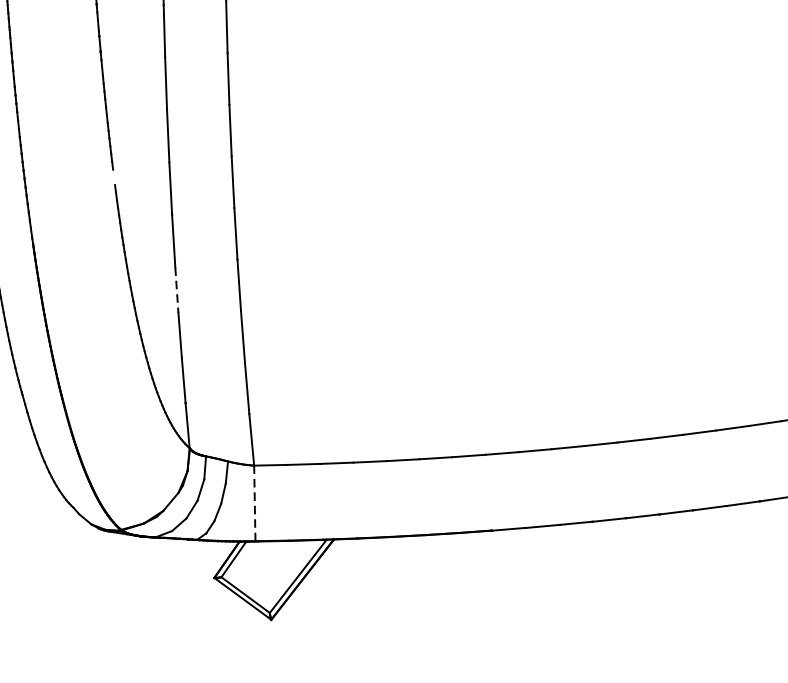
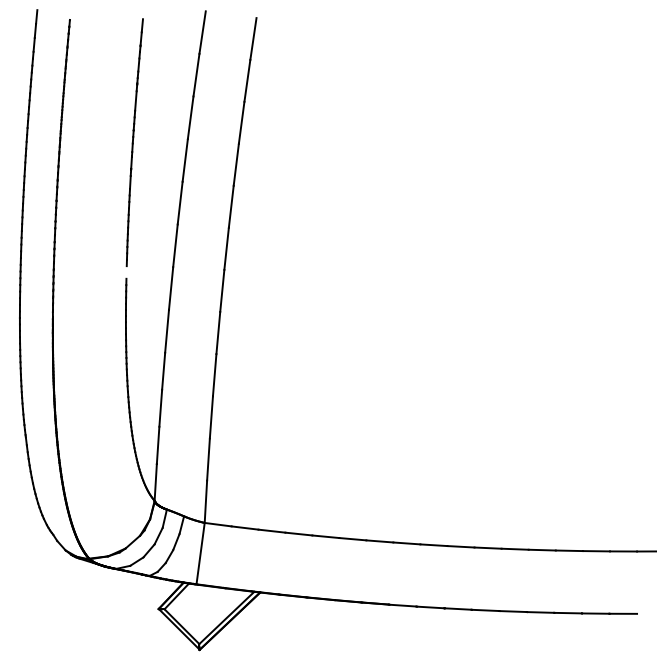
line: (176, 290) -> (163, 371), dashed -> solid
line: (254, 503) -> (200, 553), dashed -> solid

